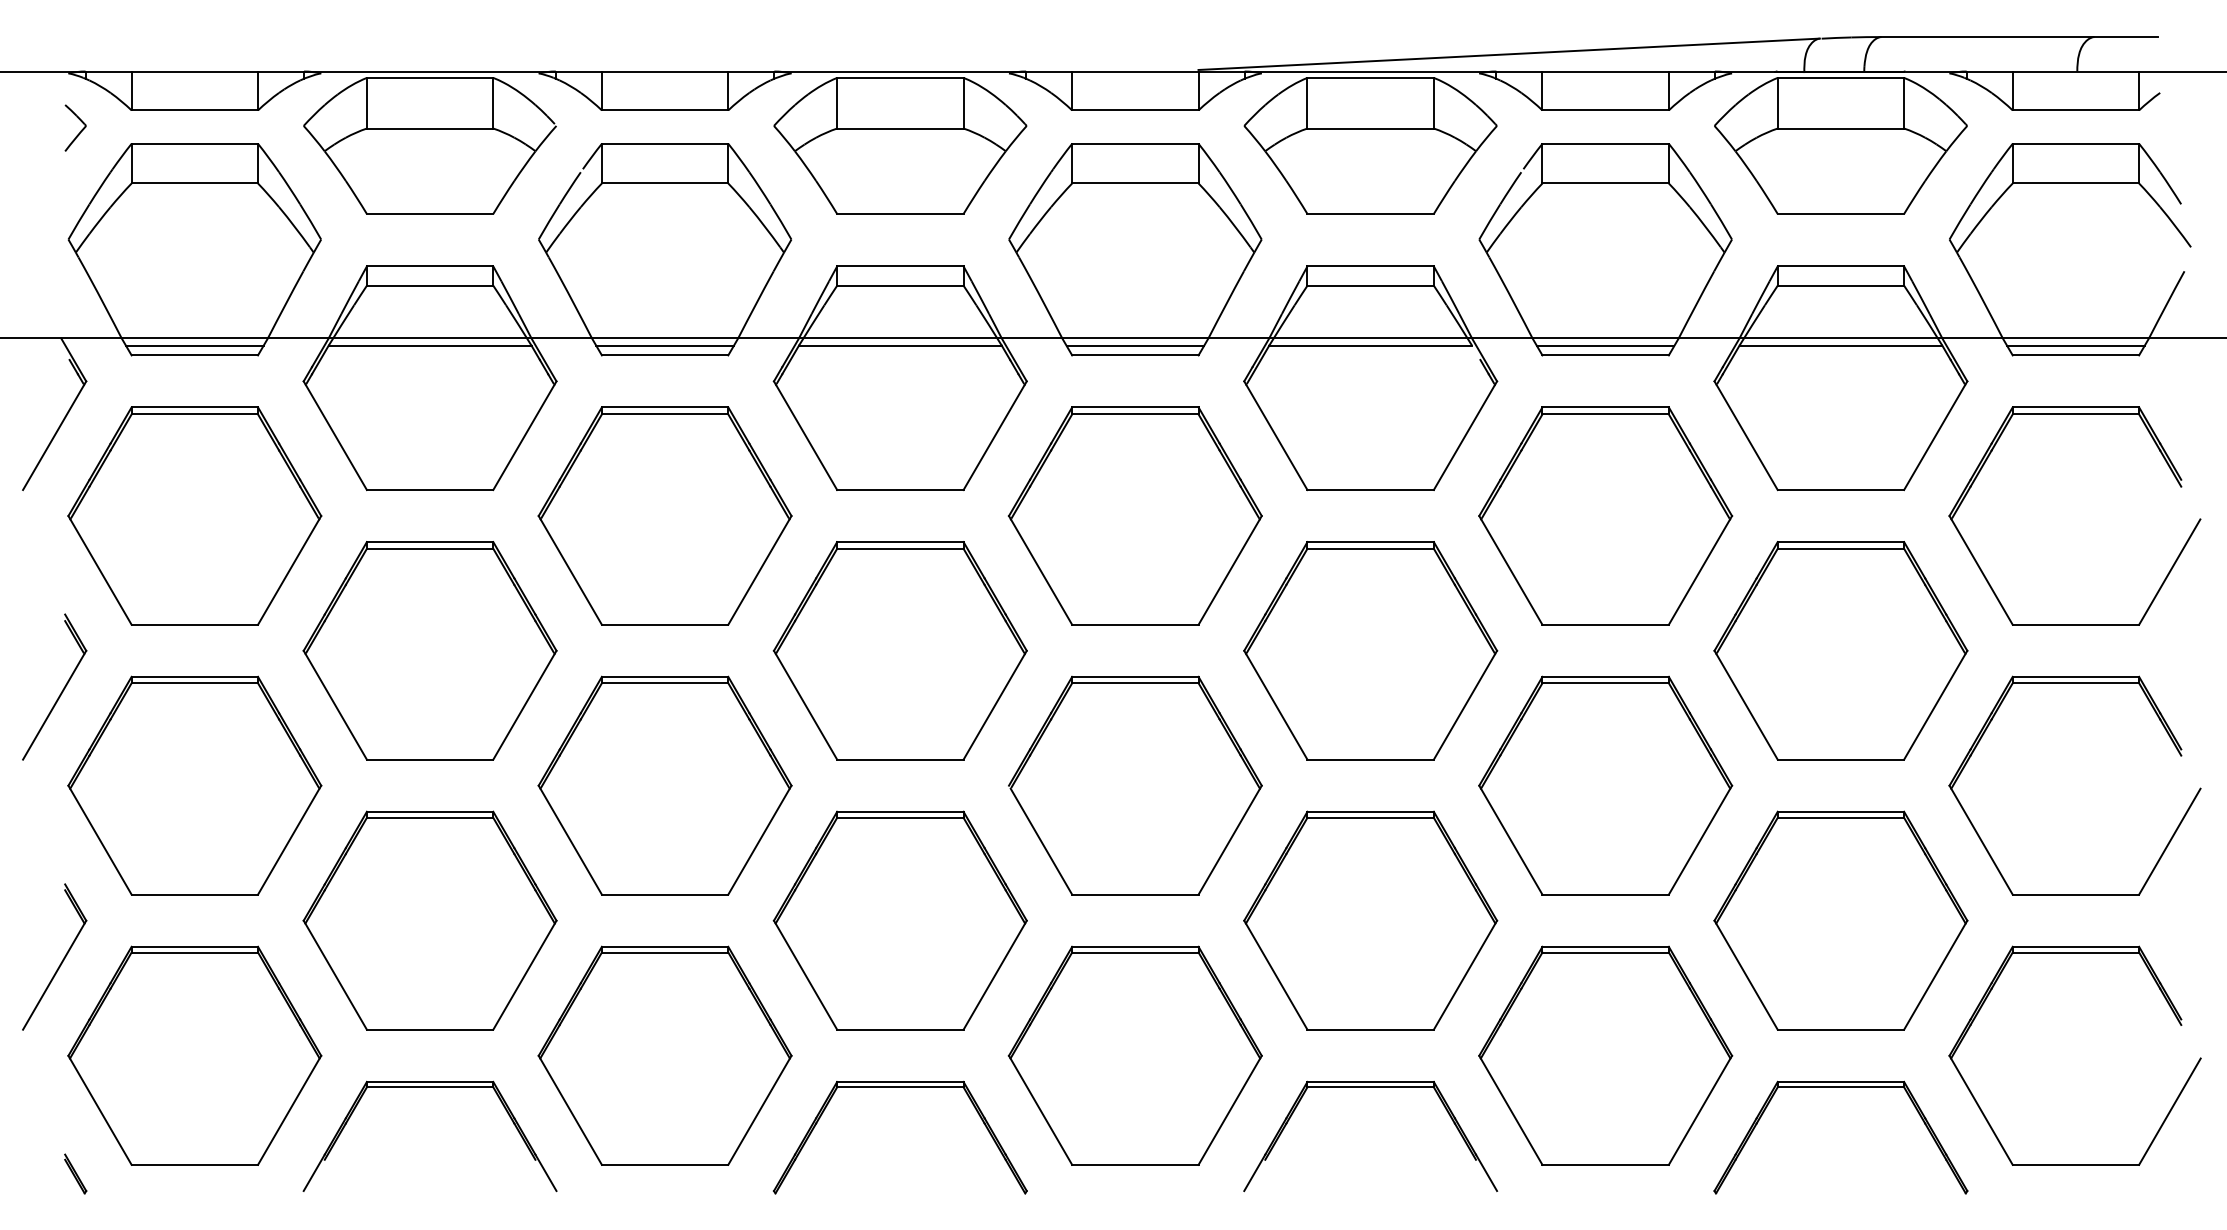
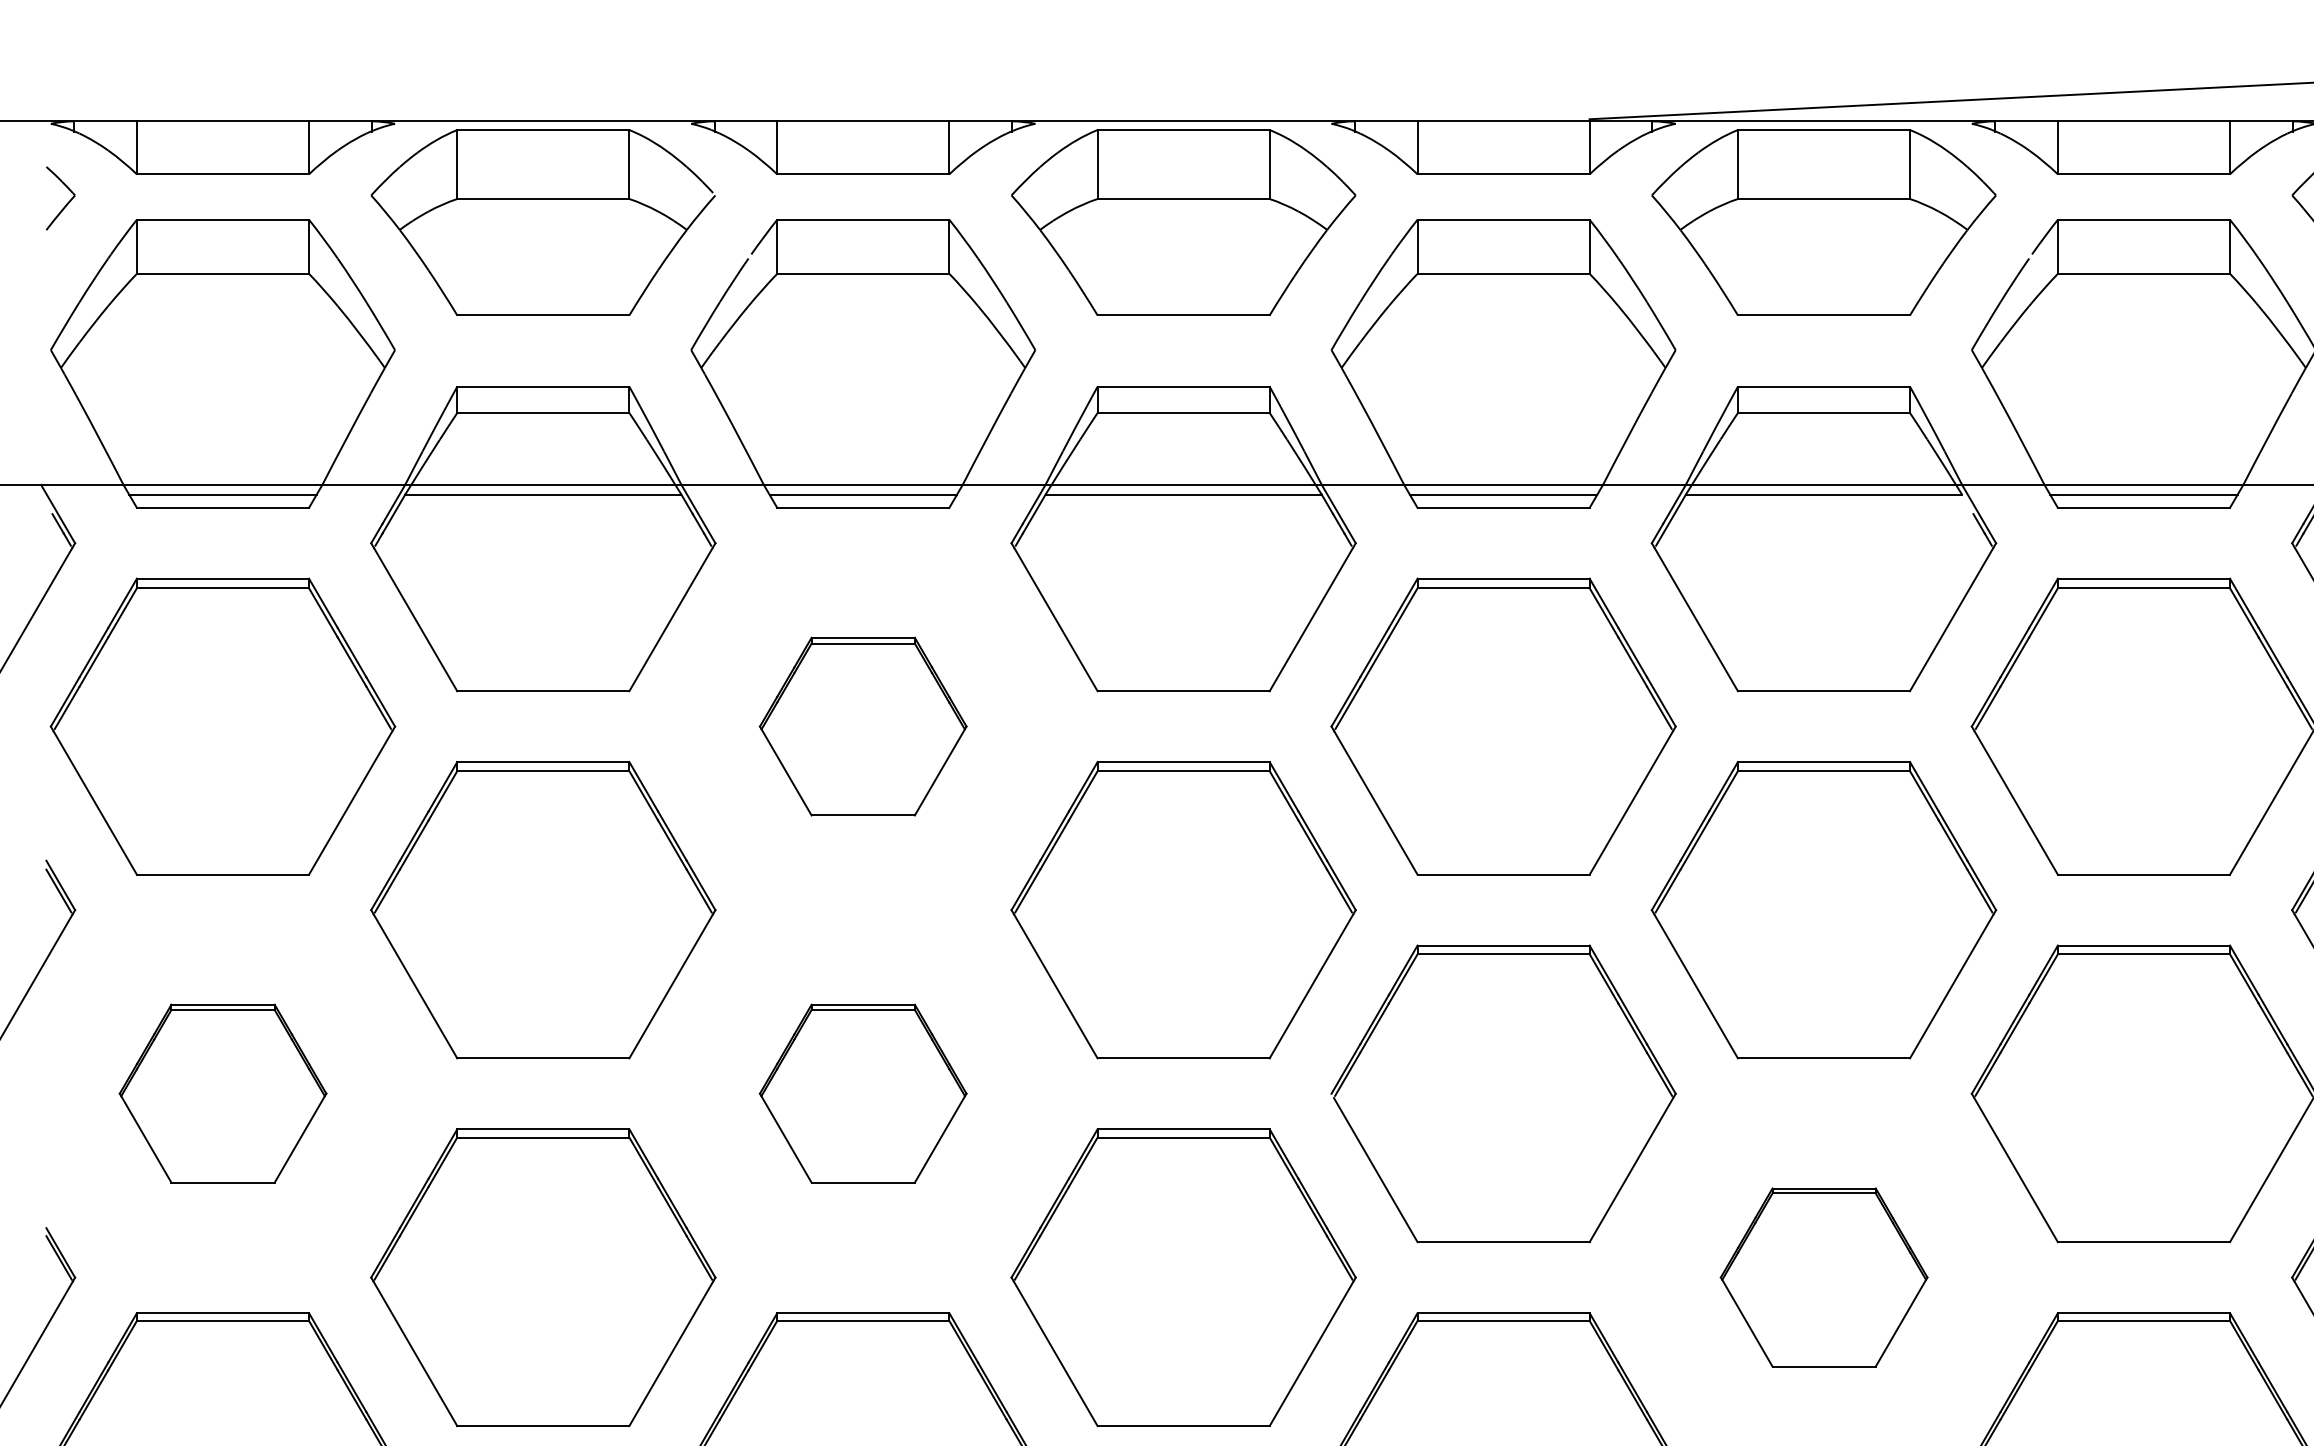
part: (664, 515) -> (862, 725), size x0.6
part: (194, 785) -> (222, 1093), size x0.6
part: (664, 785) -> (862, 1093), size x0.6
part: (1370, 920) -> (1823, 1277), size x0.6

